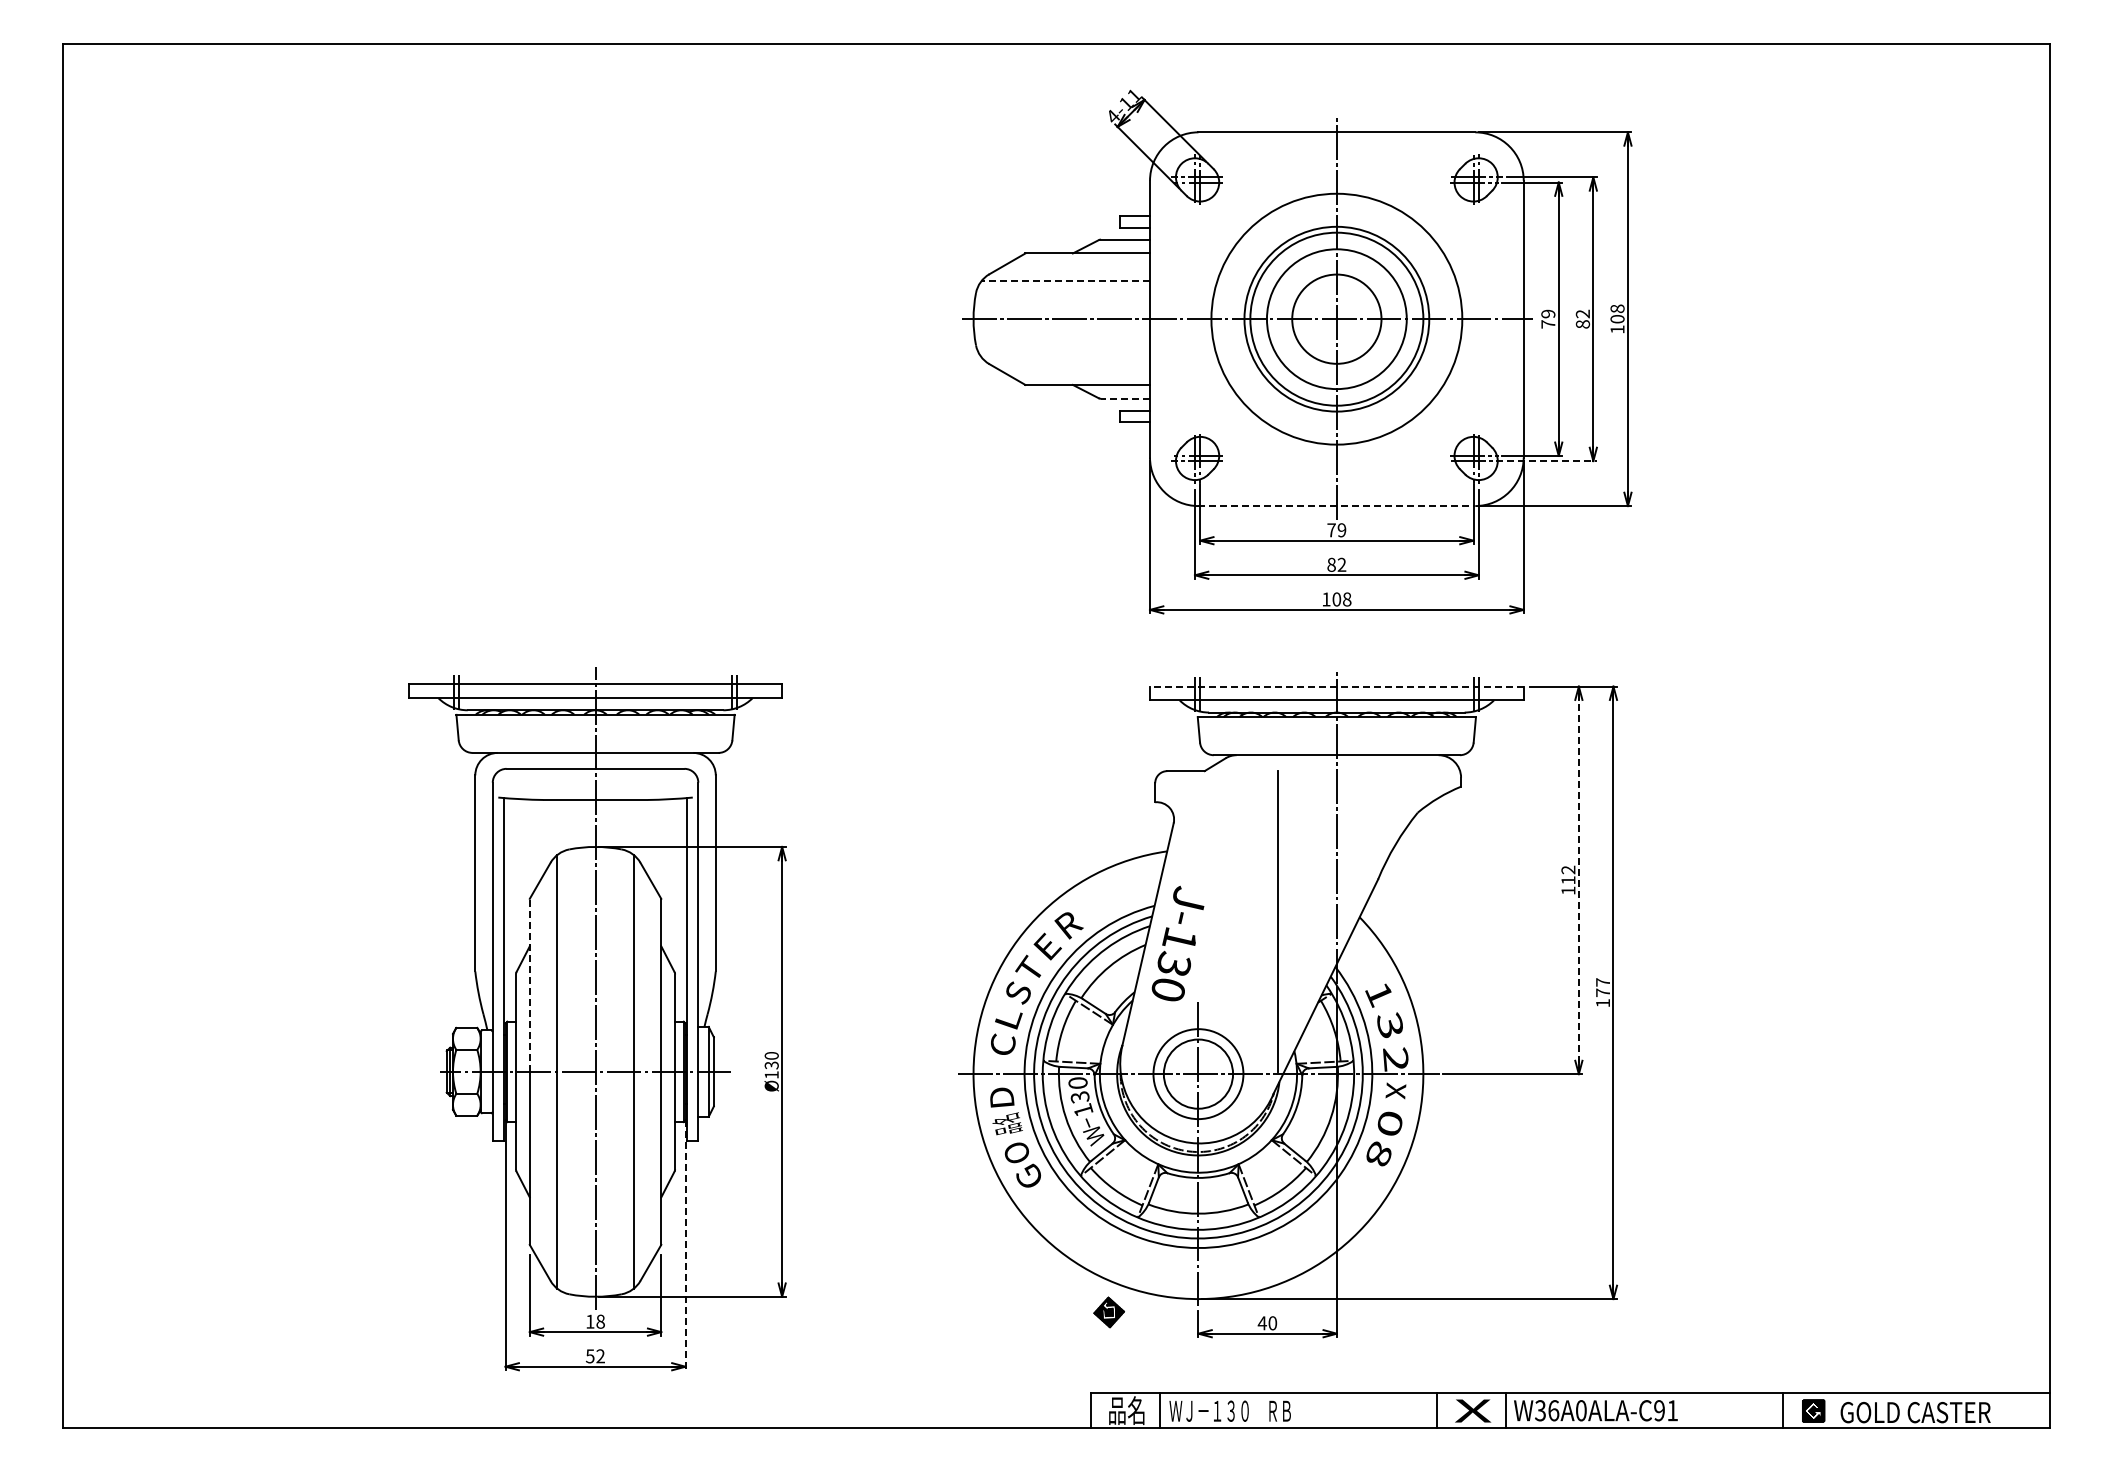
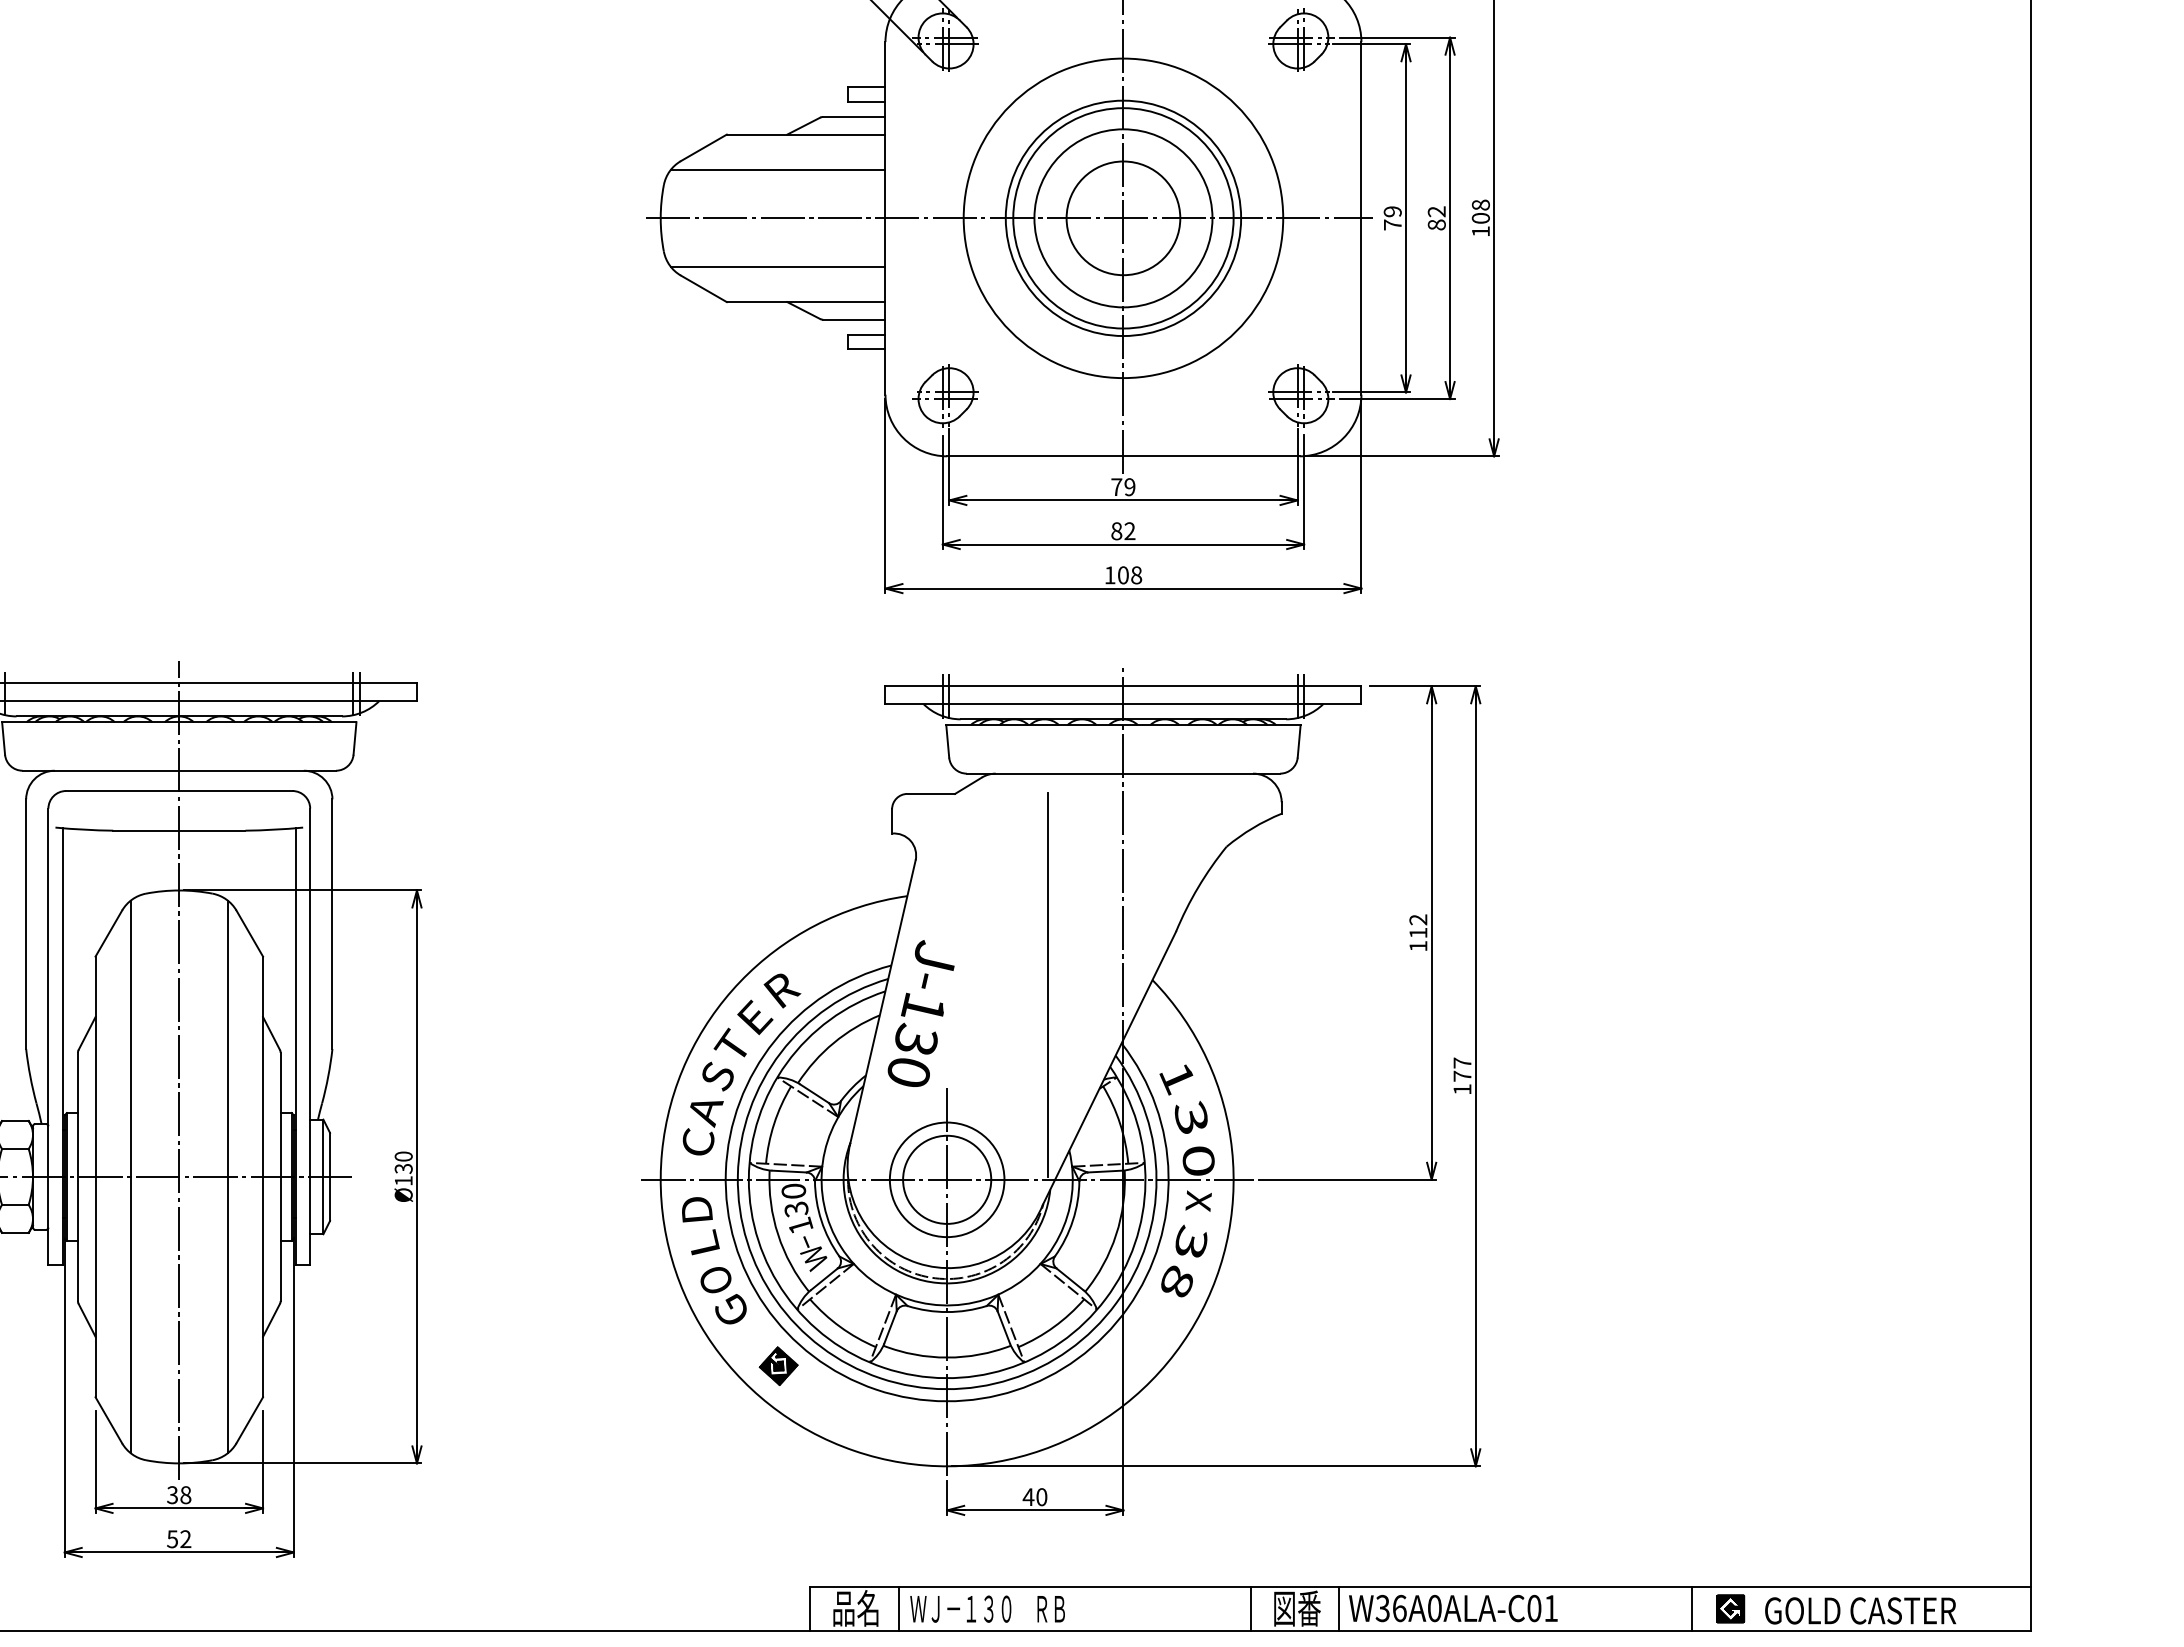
line: (1065, 281) -> (777, 170), dashed -> solid
line: (1065, 357) -> (777, 267), added
line: (1125, 398) -> (854, 319), dashed -> solid
line: (1551, 461) -> (1396, 399), dashed -> solid
line: (1337, 506) -> (1124, 456), dashed -> solid
line: (1336, 686) -> (1122, 686), dashed -> solid
line: (1578, 880) -> (1431, 933), dashed -> solid
line: (529, 985) -> (95, 1066), dashed -> solid
text: (1009, 1022) -> (706, 1114), L -> A
text: (1395, 1059) -> (1198, 1161), 2 -> 0
text: (1389, 1122) -> (1190, 1241), 0 -> 3
text: (1007, 1123) -> (703, 1242), 品名 -> L
line: (685, 1245) -> (293, 1398), dashed -> solid
part: (1108, 1312) -> (777, 1366), moved
text: (590, 1321) -> (172, 1494), 18 -> 38
text: (1473, 1410) -> (1297, 1608), X -> 図番
text: (1659, 1410) -> (1534, 1608), W36A0ALA-C91 -> W36A0ALA-C01

